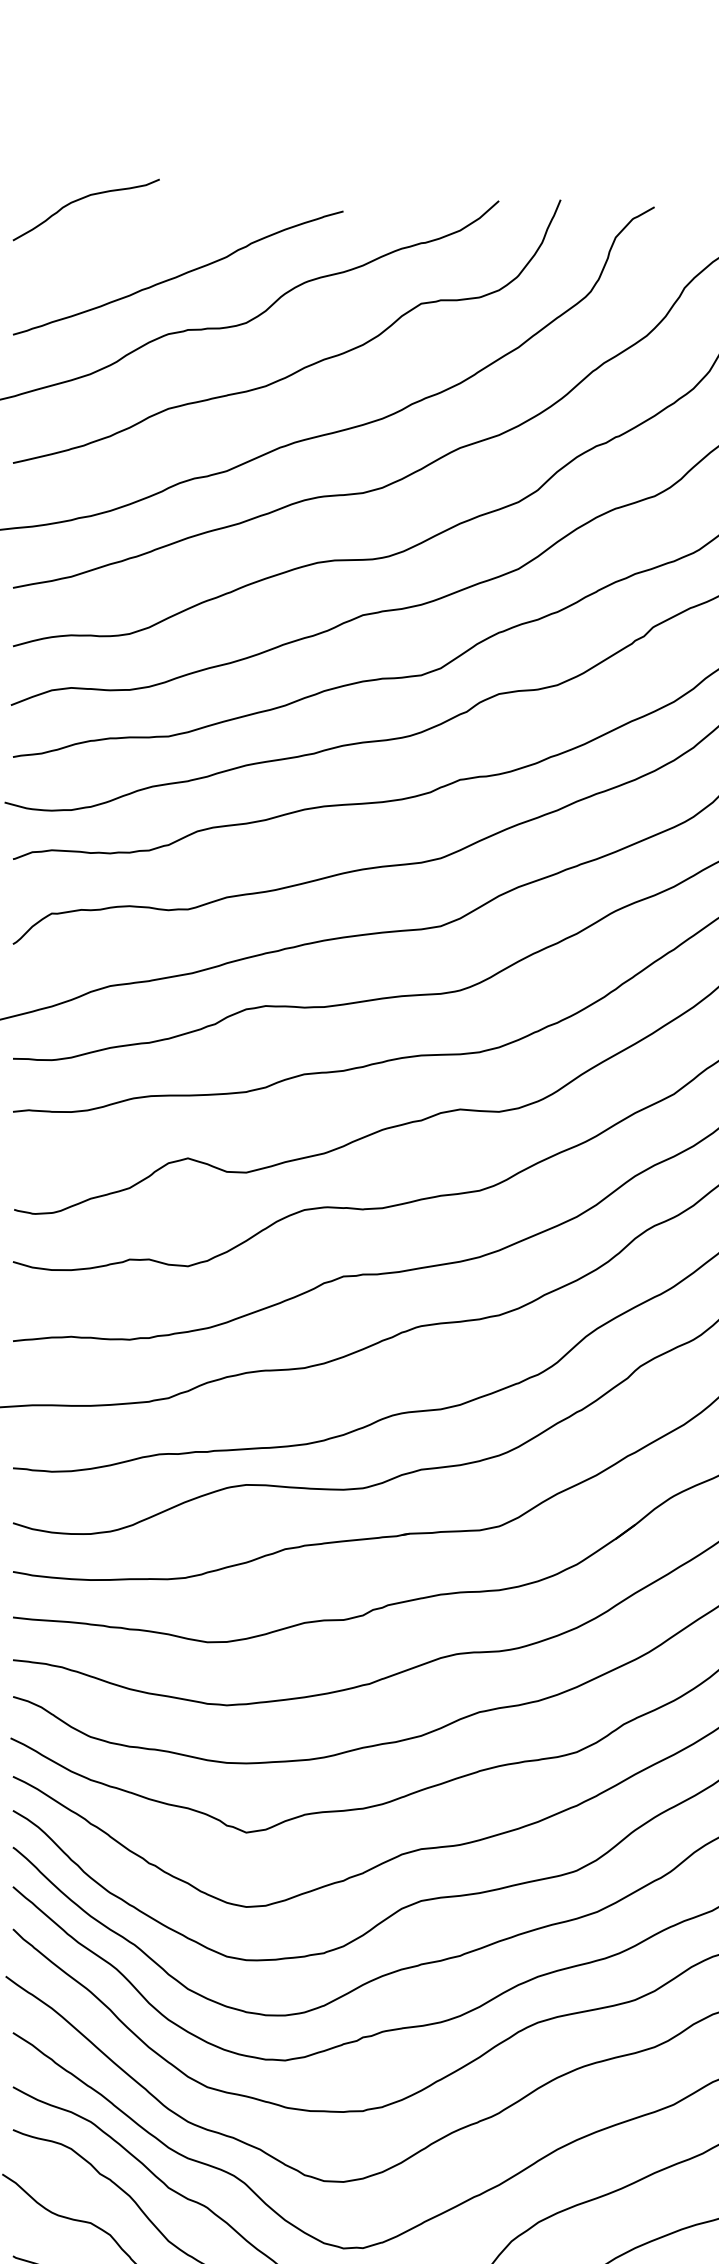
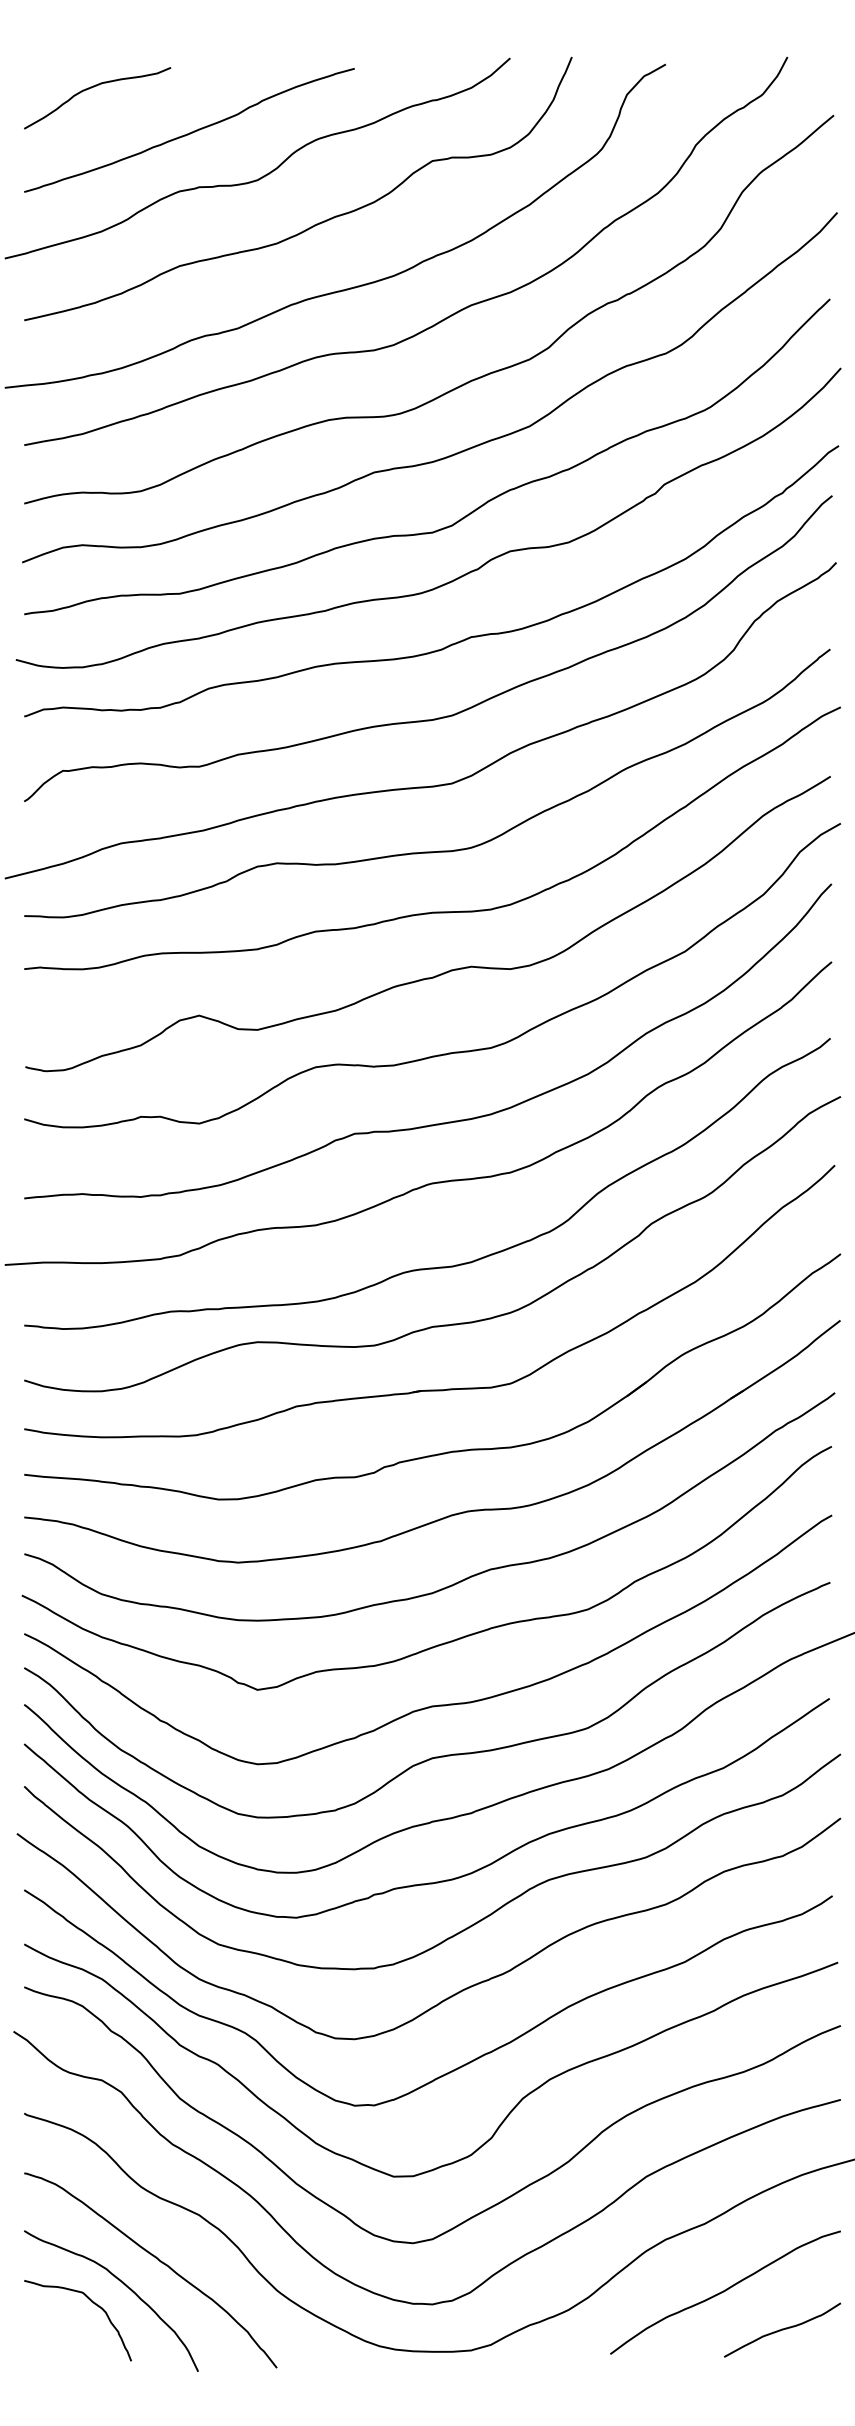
curve: (83, 199) -> (94, 87), moved

